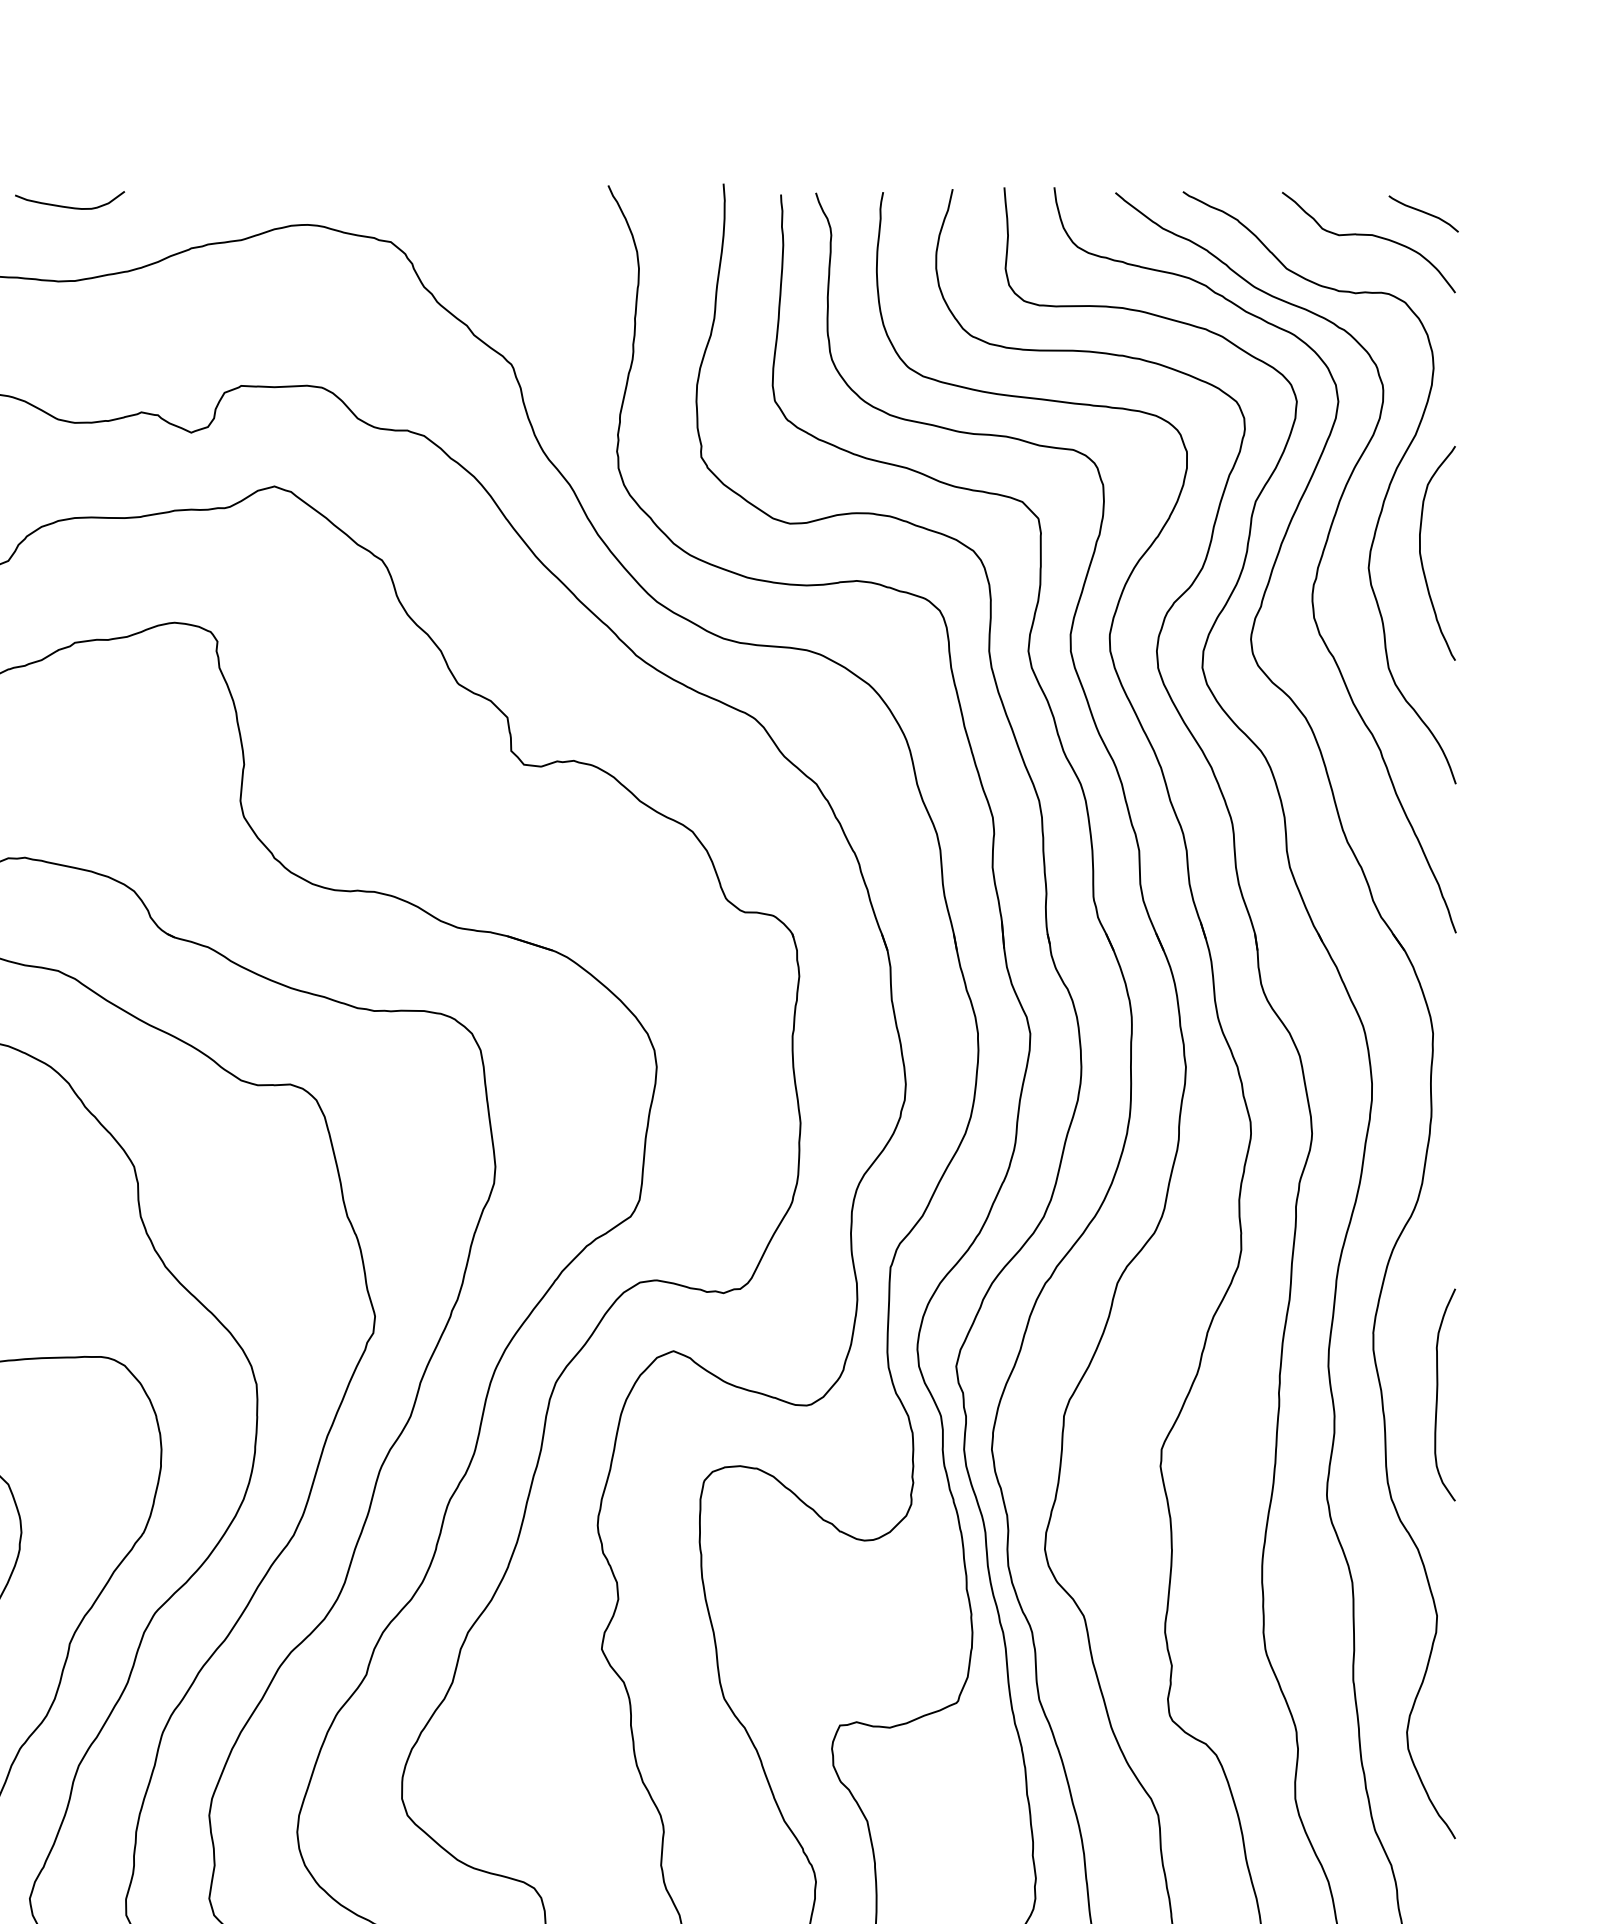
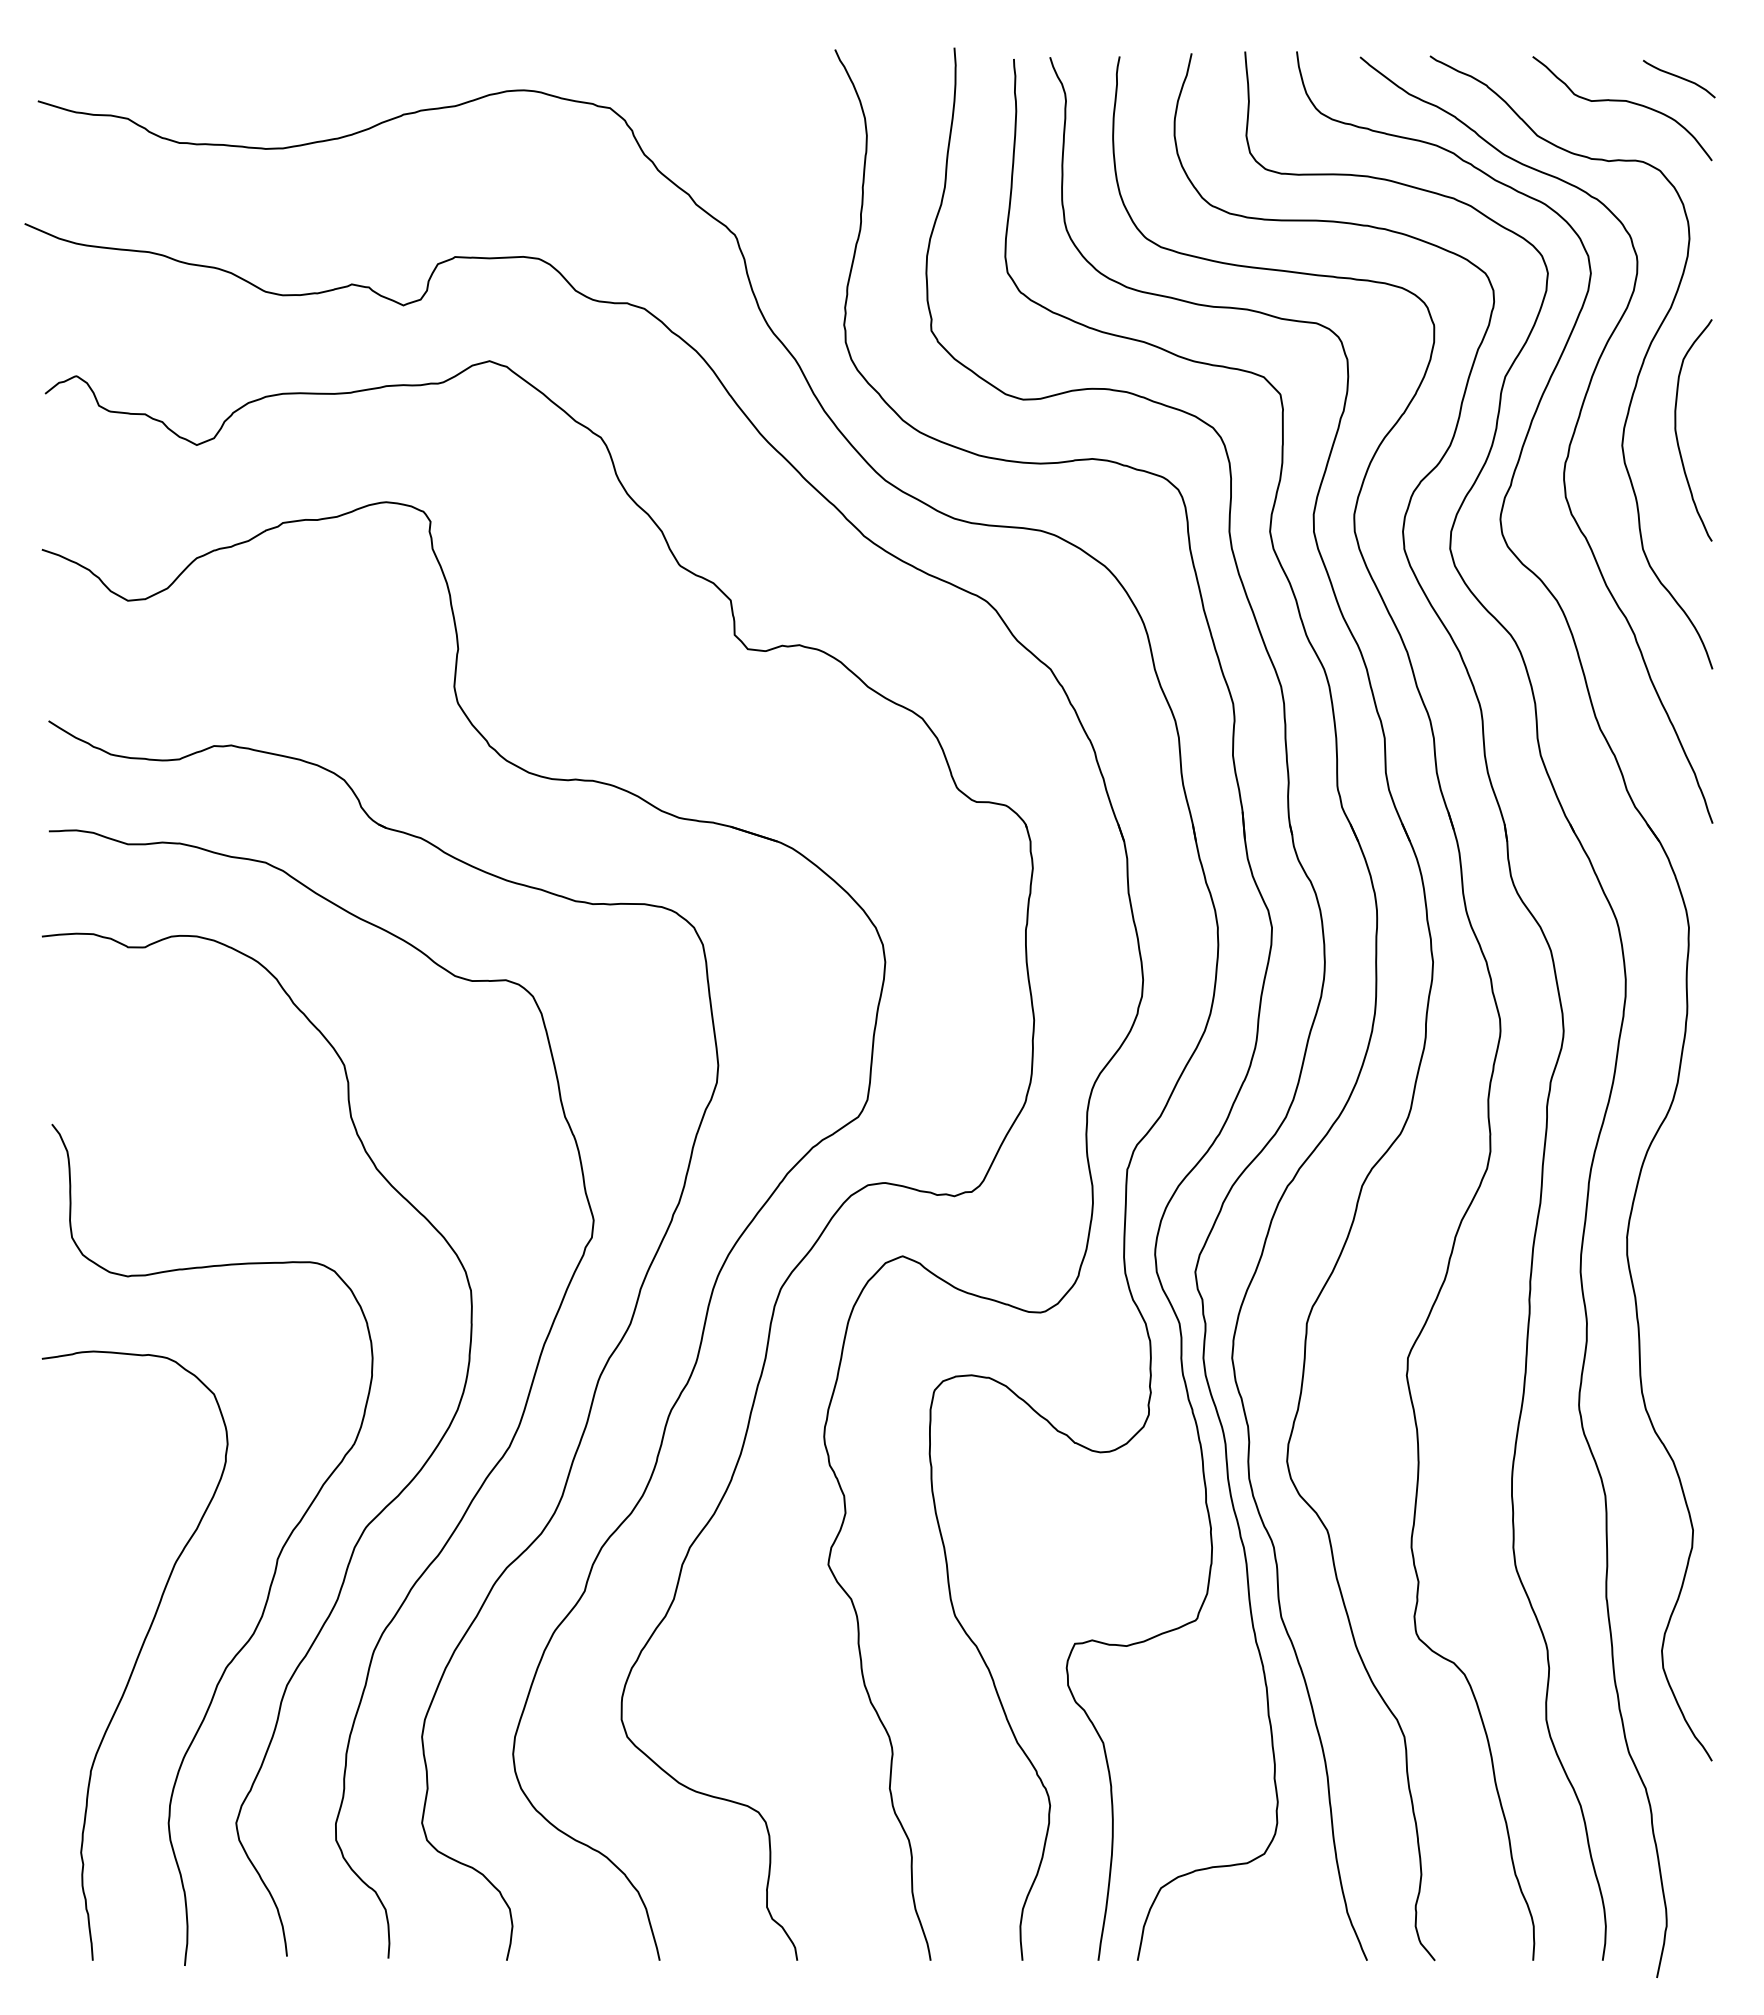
curve: (69, 206) -> (277, 71), removed
curve: (1437, 1394) -> (1693, 1301), removed

